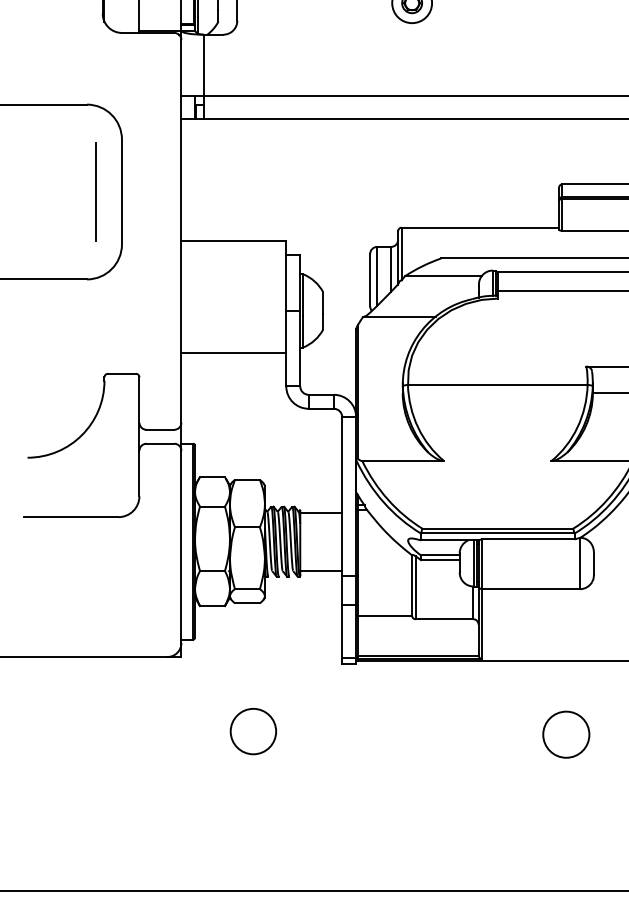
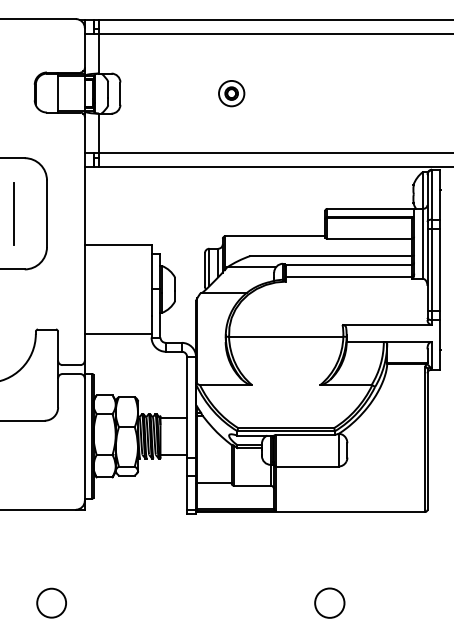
line: (96, 191) -> (13, 213), moved
line: (232, 351) -> (117, 333), moved
circle: (253, 730) -> (51, 602), moved
circle: (565, 733) -> (329, 602), moved

